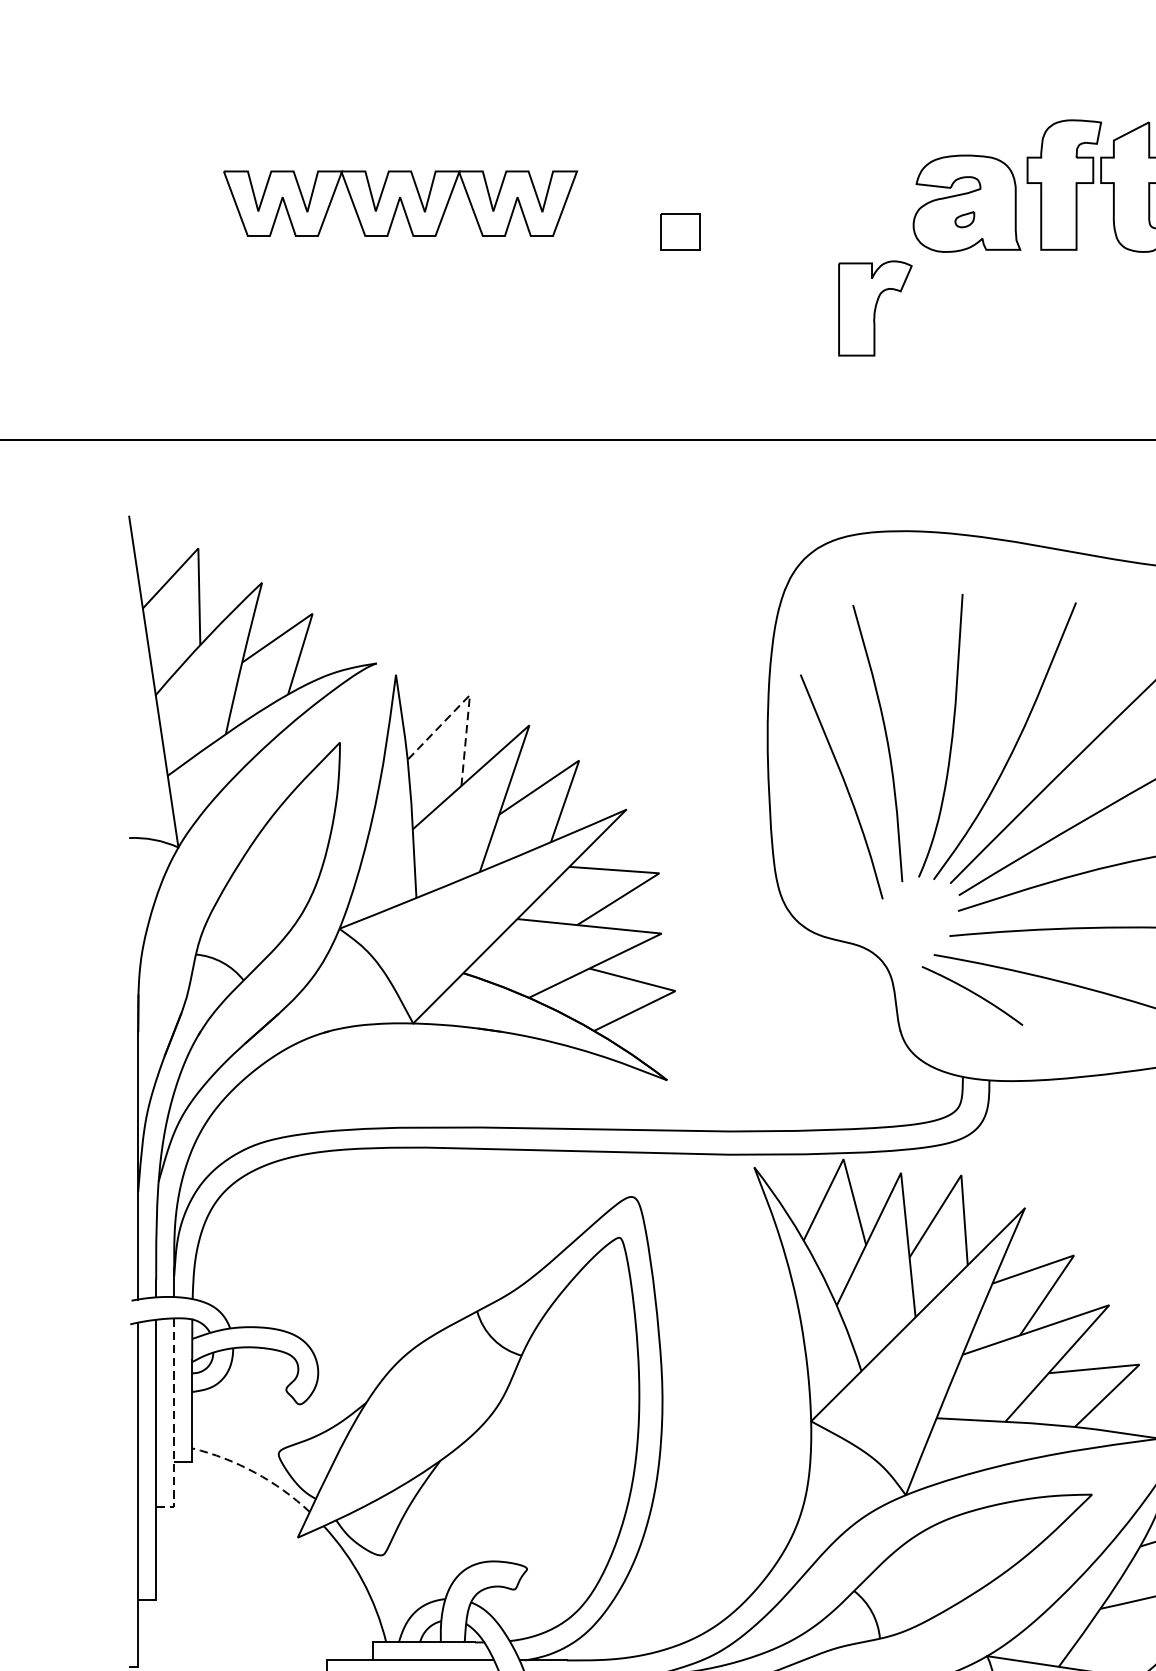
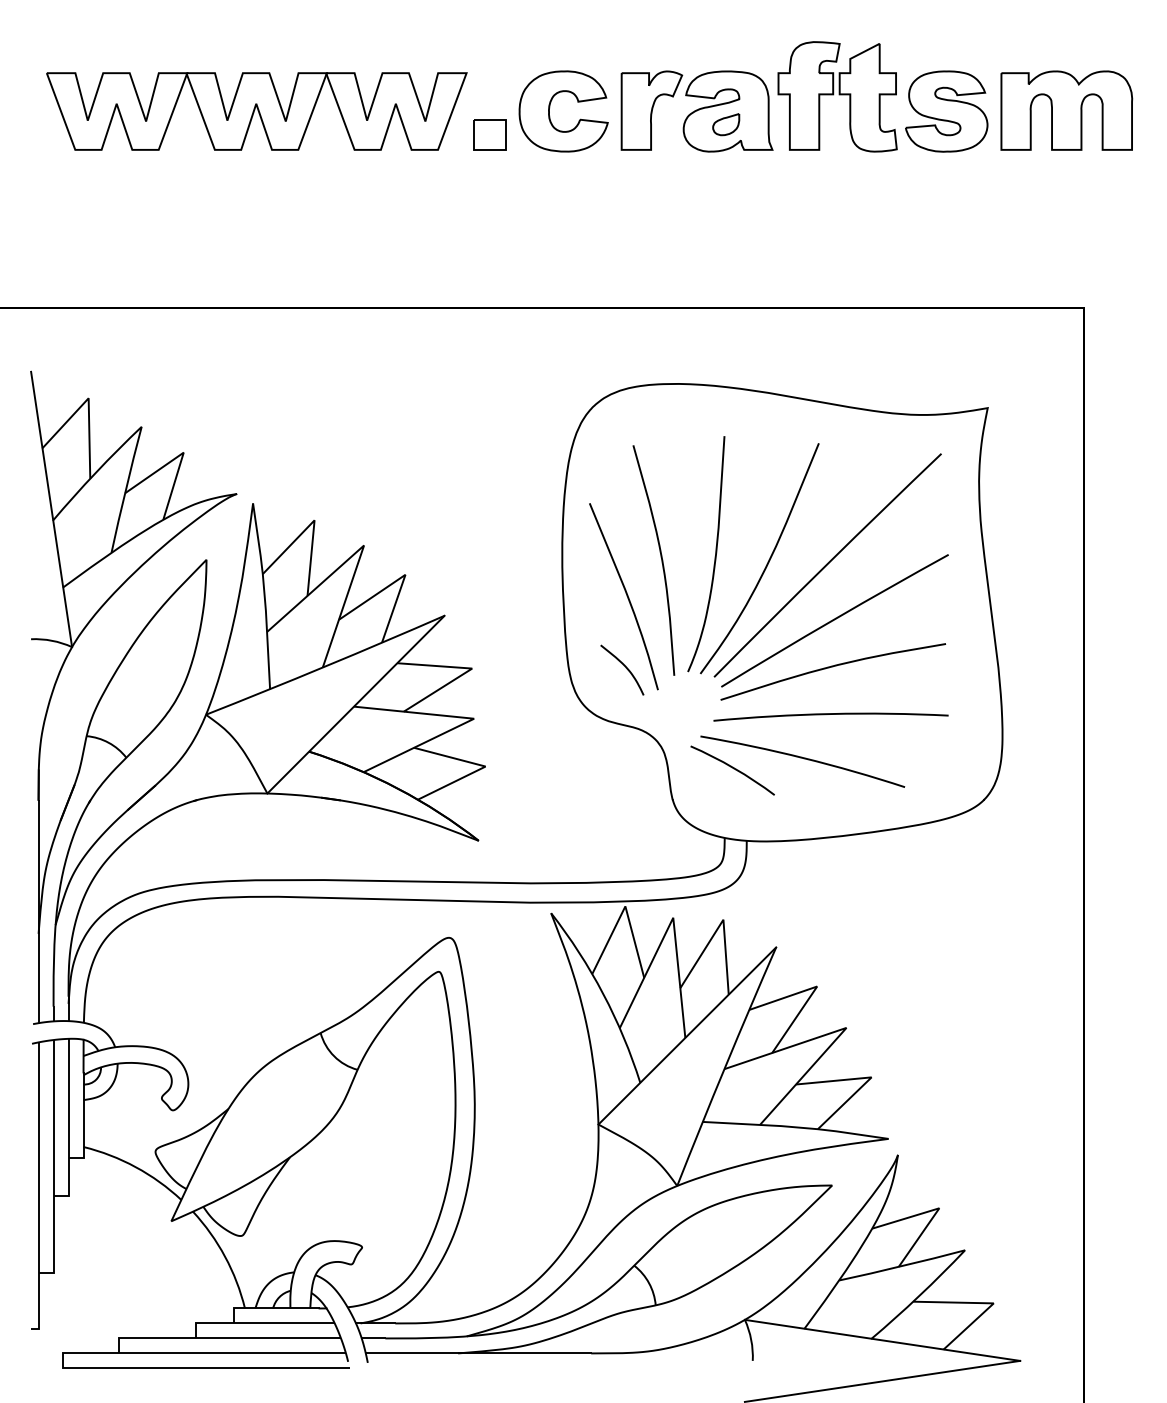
part: (753, 198) -> (550, 107), added
part: (400, 203) -> (256, 111), size x1.43
part: (965, 219) -> (726, 124), size x1.67
part: (874, 308) -> (651, 110), moved
line: (469, 695) -> (314, 520), dashed -> solid
curve: (842, 870) -> (624, 666), added
line: (174, 1422) -> (68, 1125), dashed -> solid
arc: (254, 1473) -> (135, 1167), dashed -> solid

